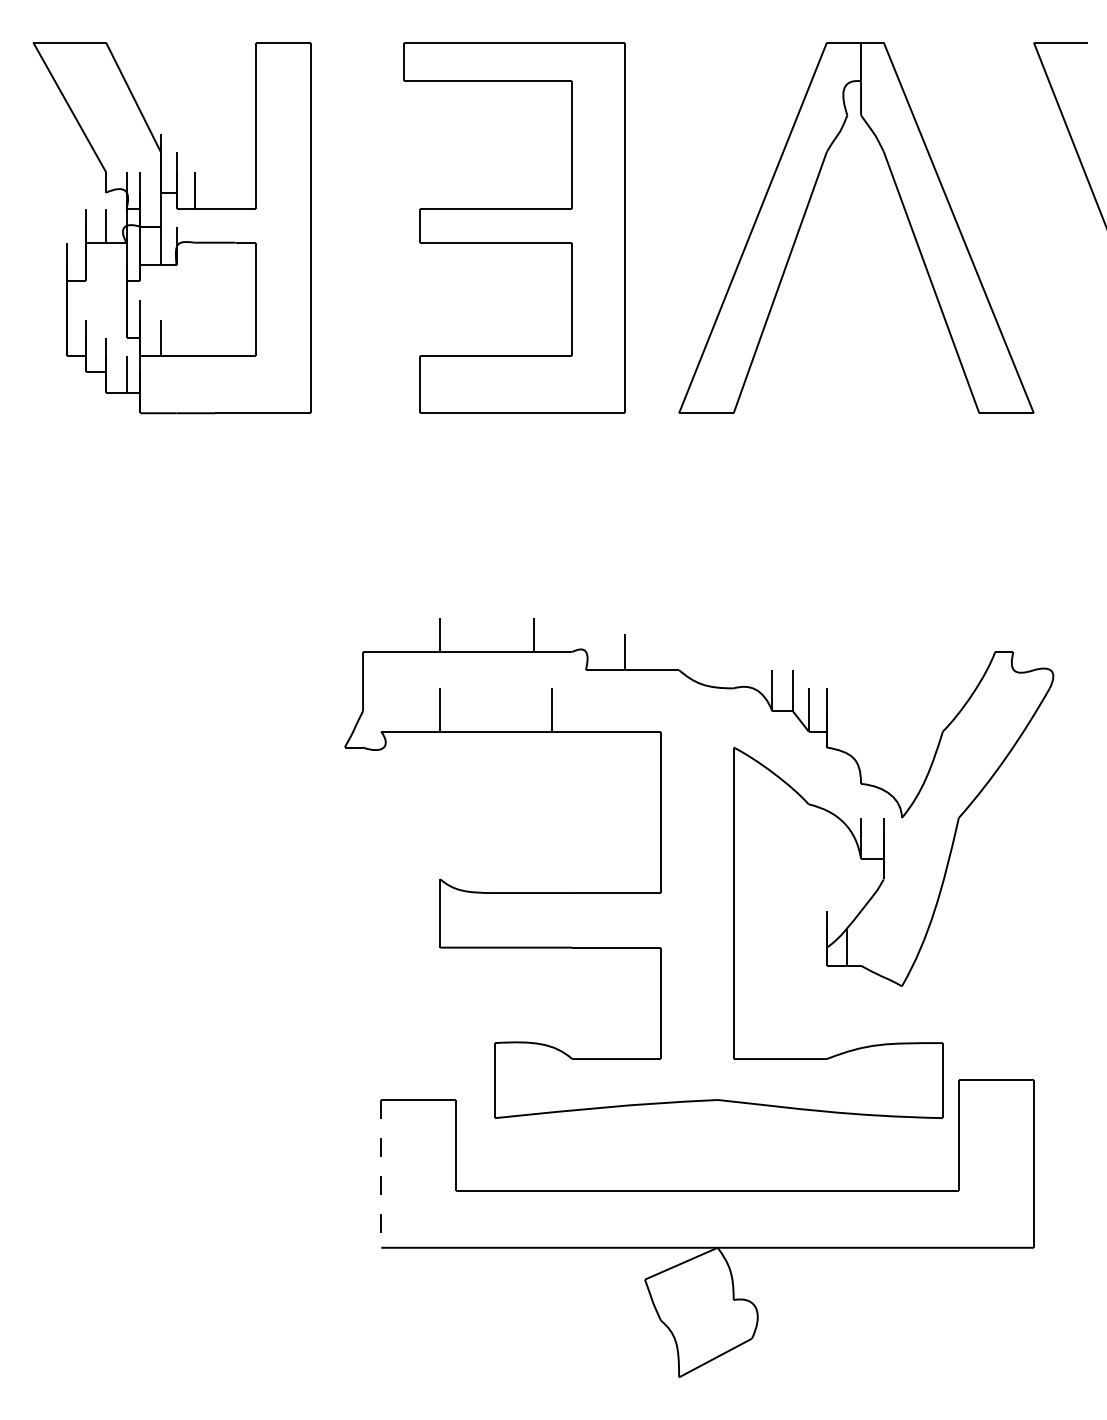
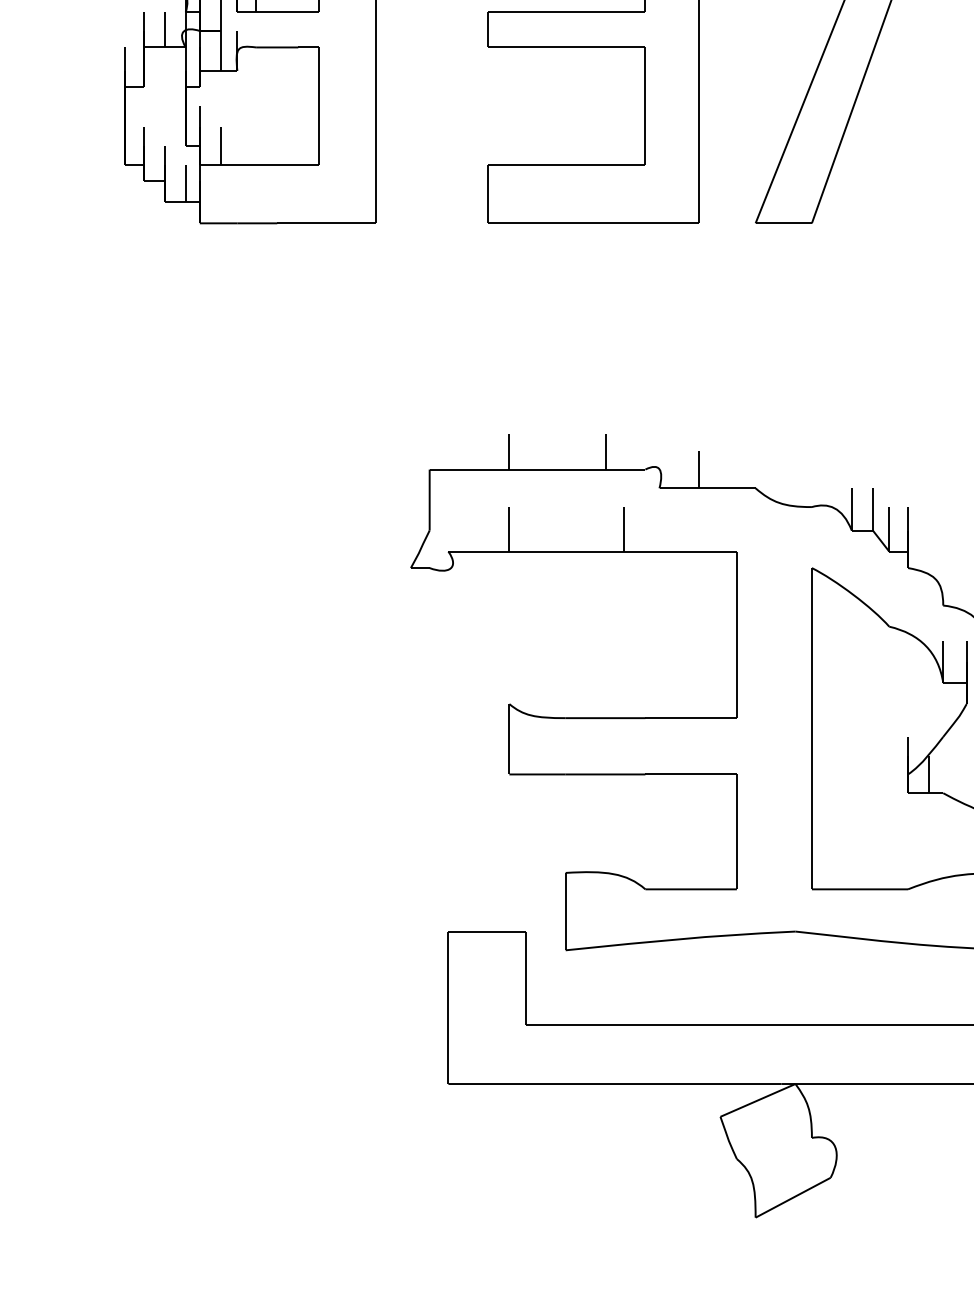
line: (381, 1173) -> (448, 1007), dashed -> solid

